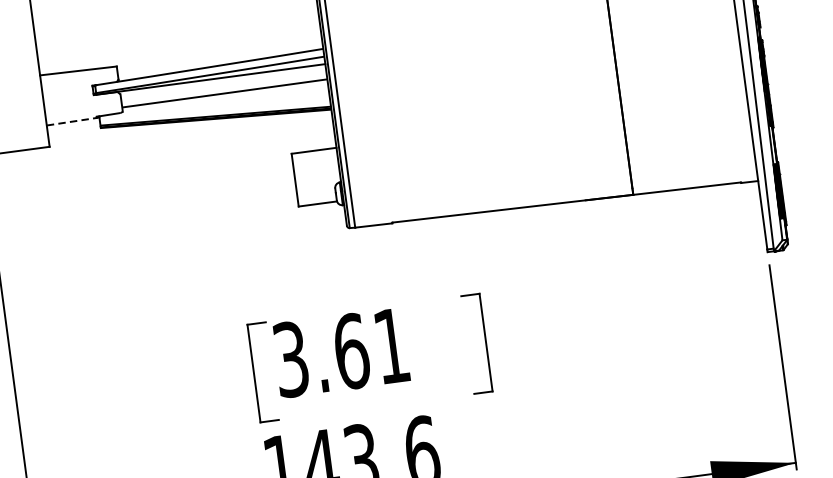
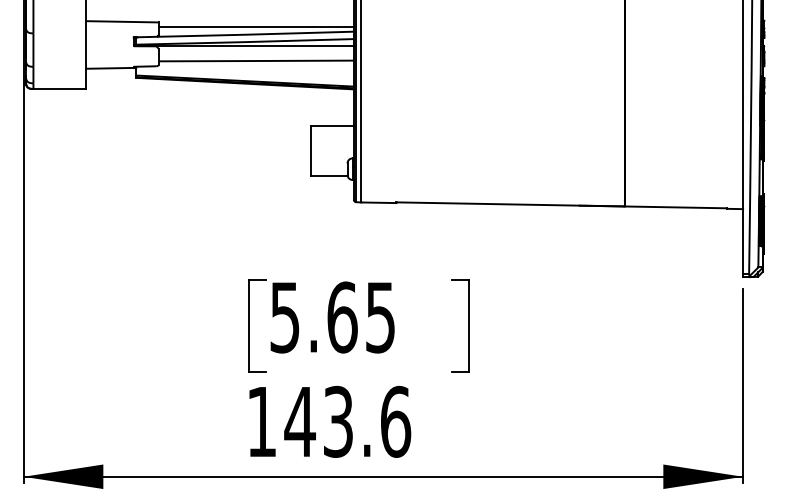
line: (219, 58) -> (255, 27), added
line: (72, 121) -> (110, 68), dashed -> solid
text: (341, 352) -> (332, 317), 3.61 -> 5.65

